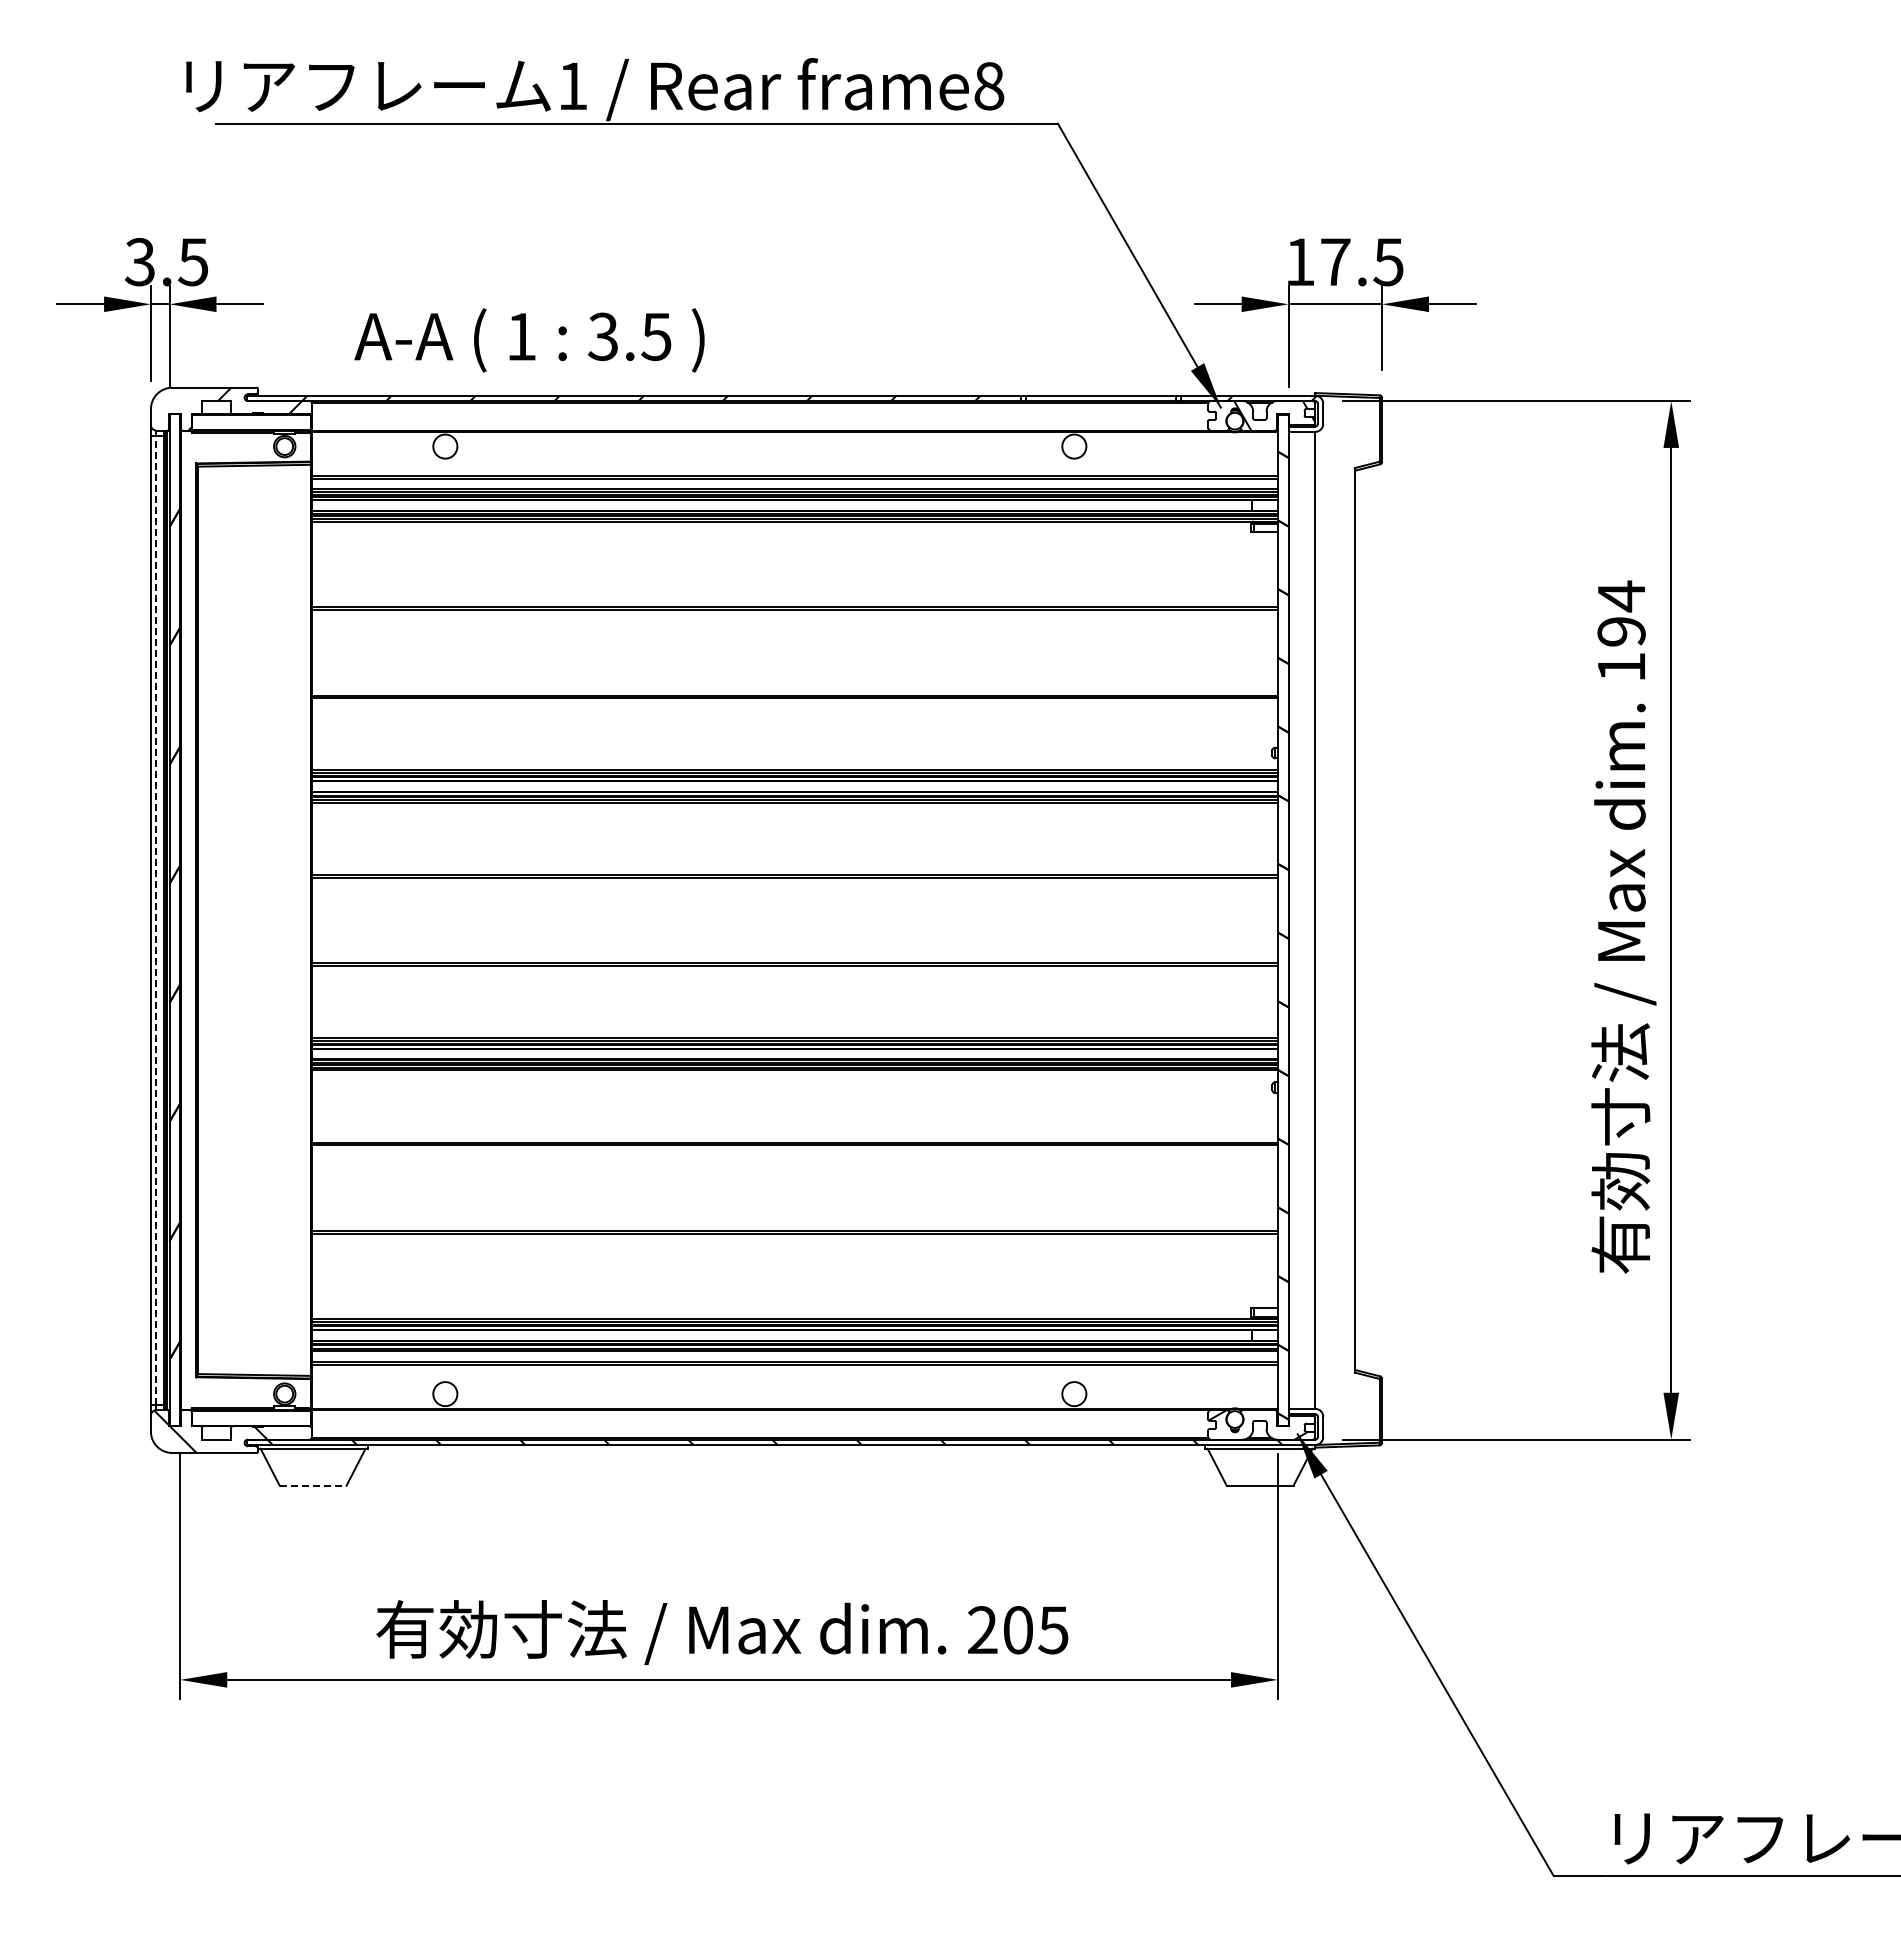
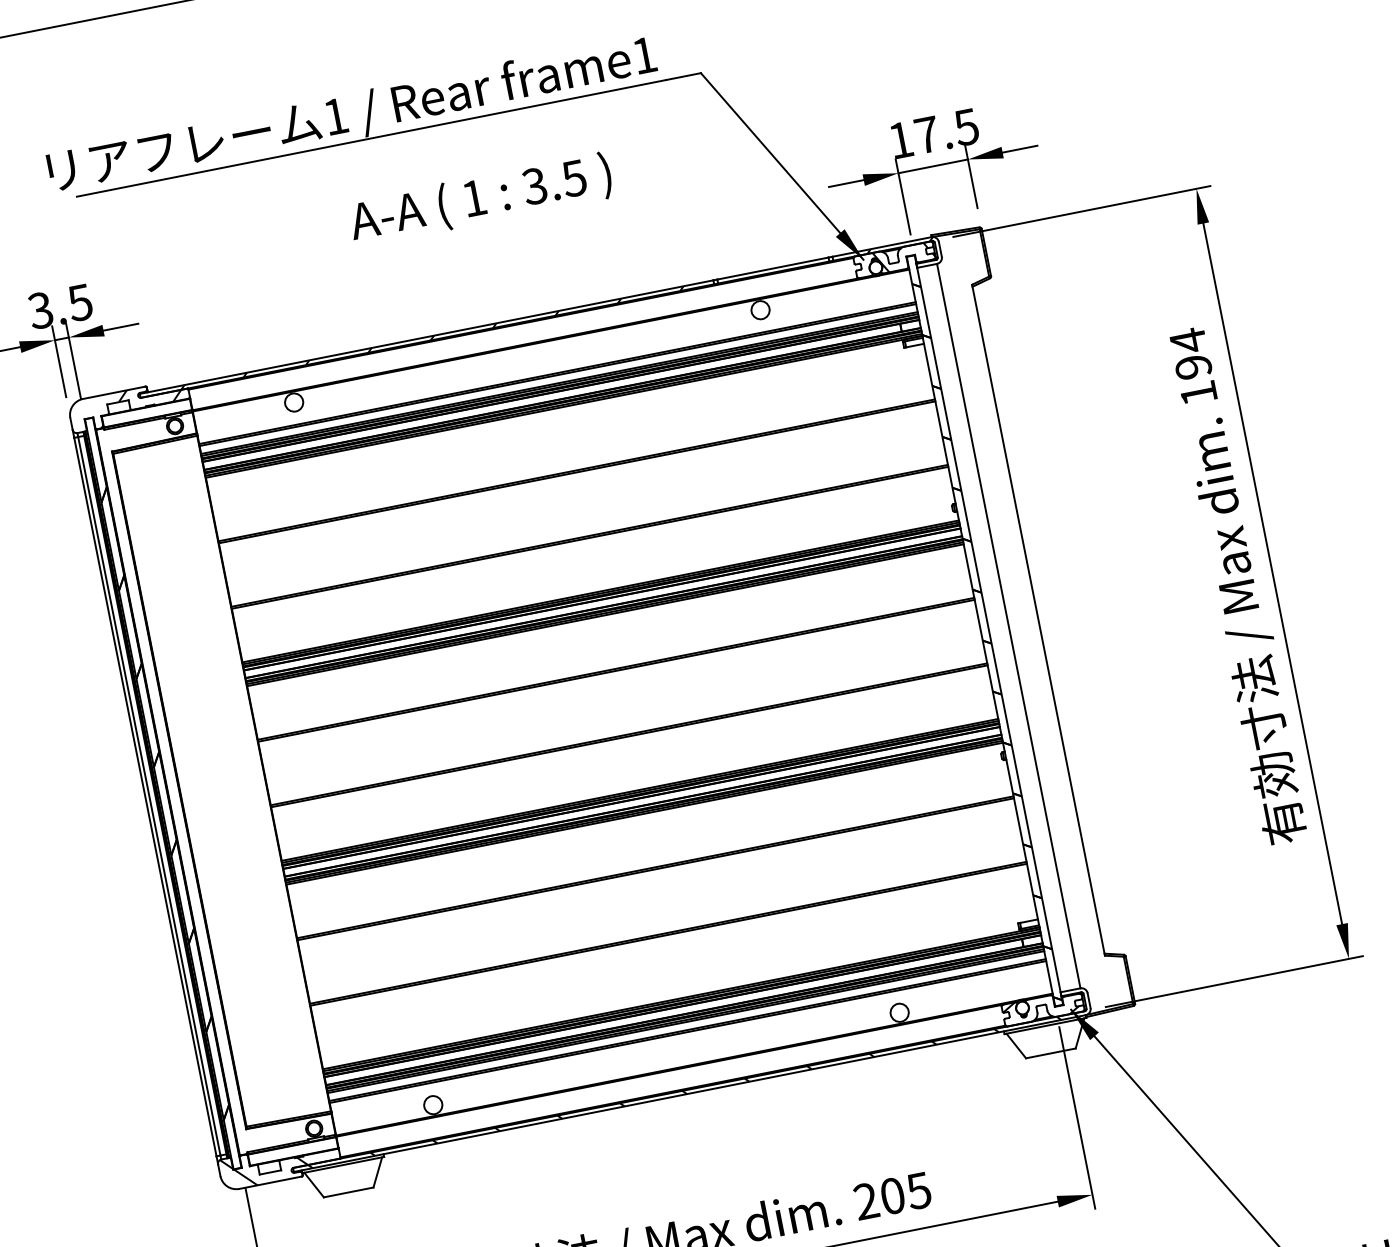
text: (989, 86) -> (644, 55), frame8 -> frame1
text: (529, 340) -> (480, 199), moved
line: (156, 919) -> (149, 795), dashed -> solid
line: (313, 1485) -> (348, 1192), dashed -> solid

